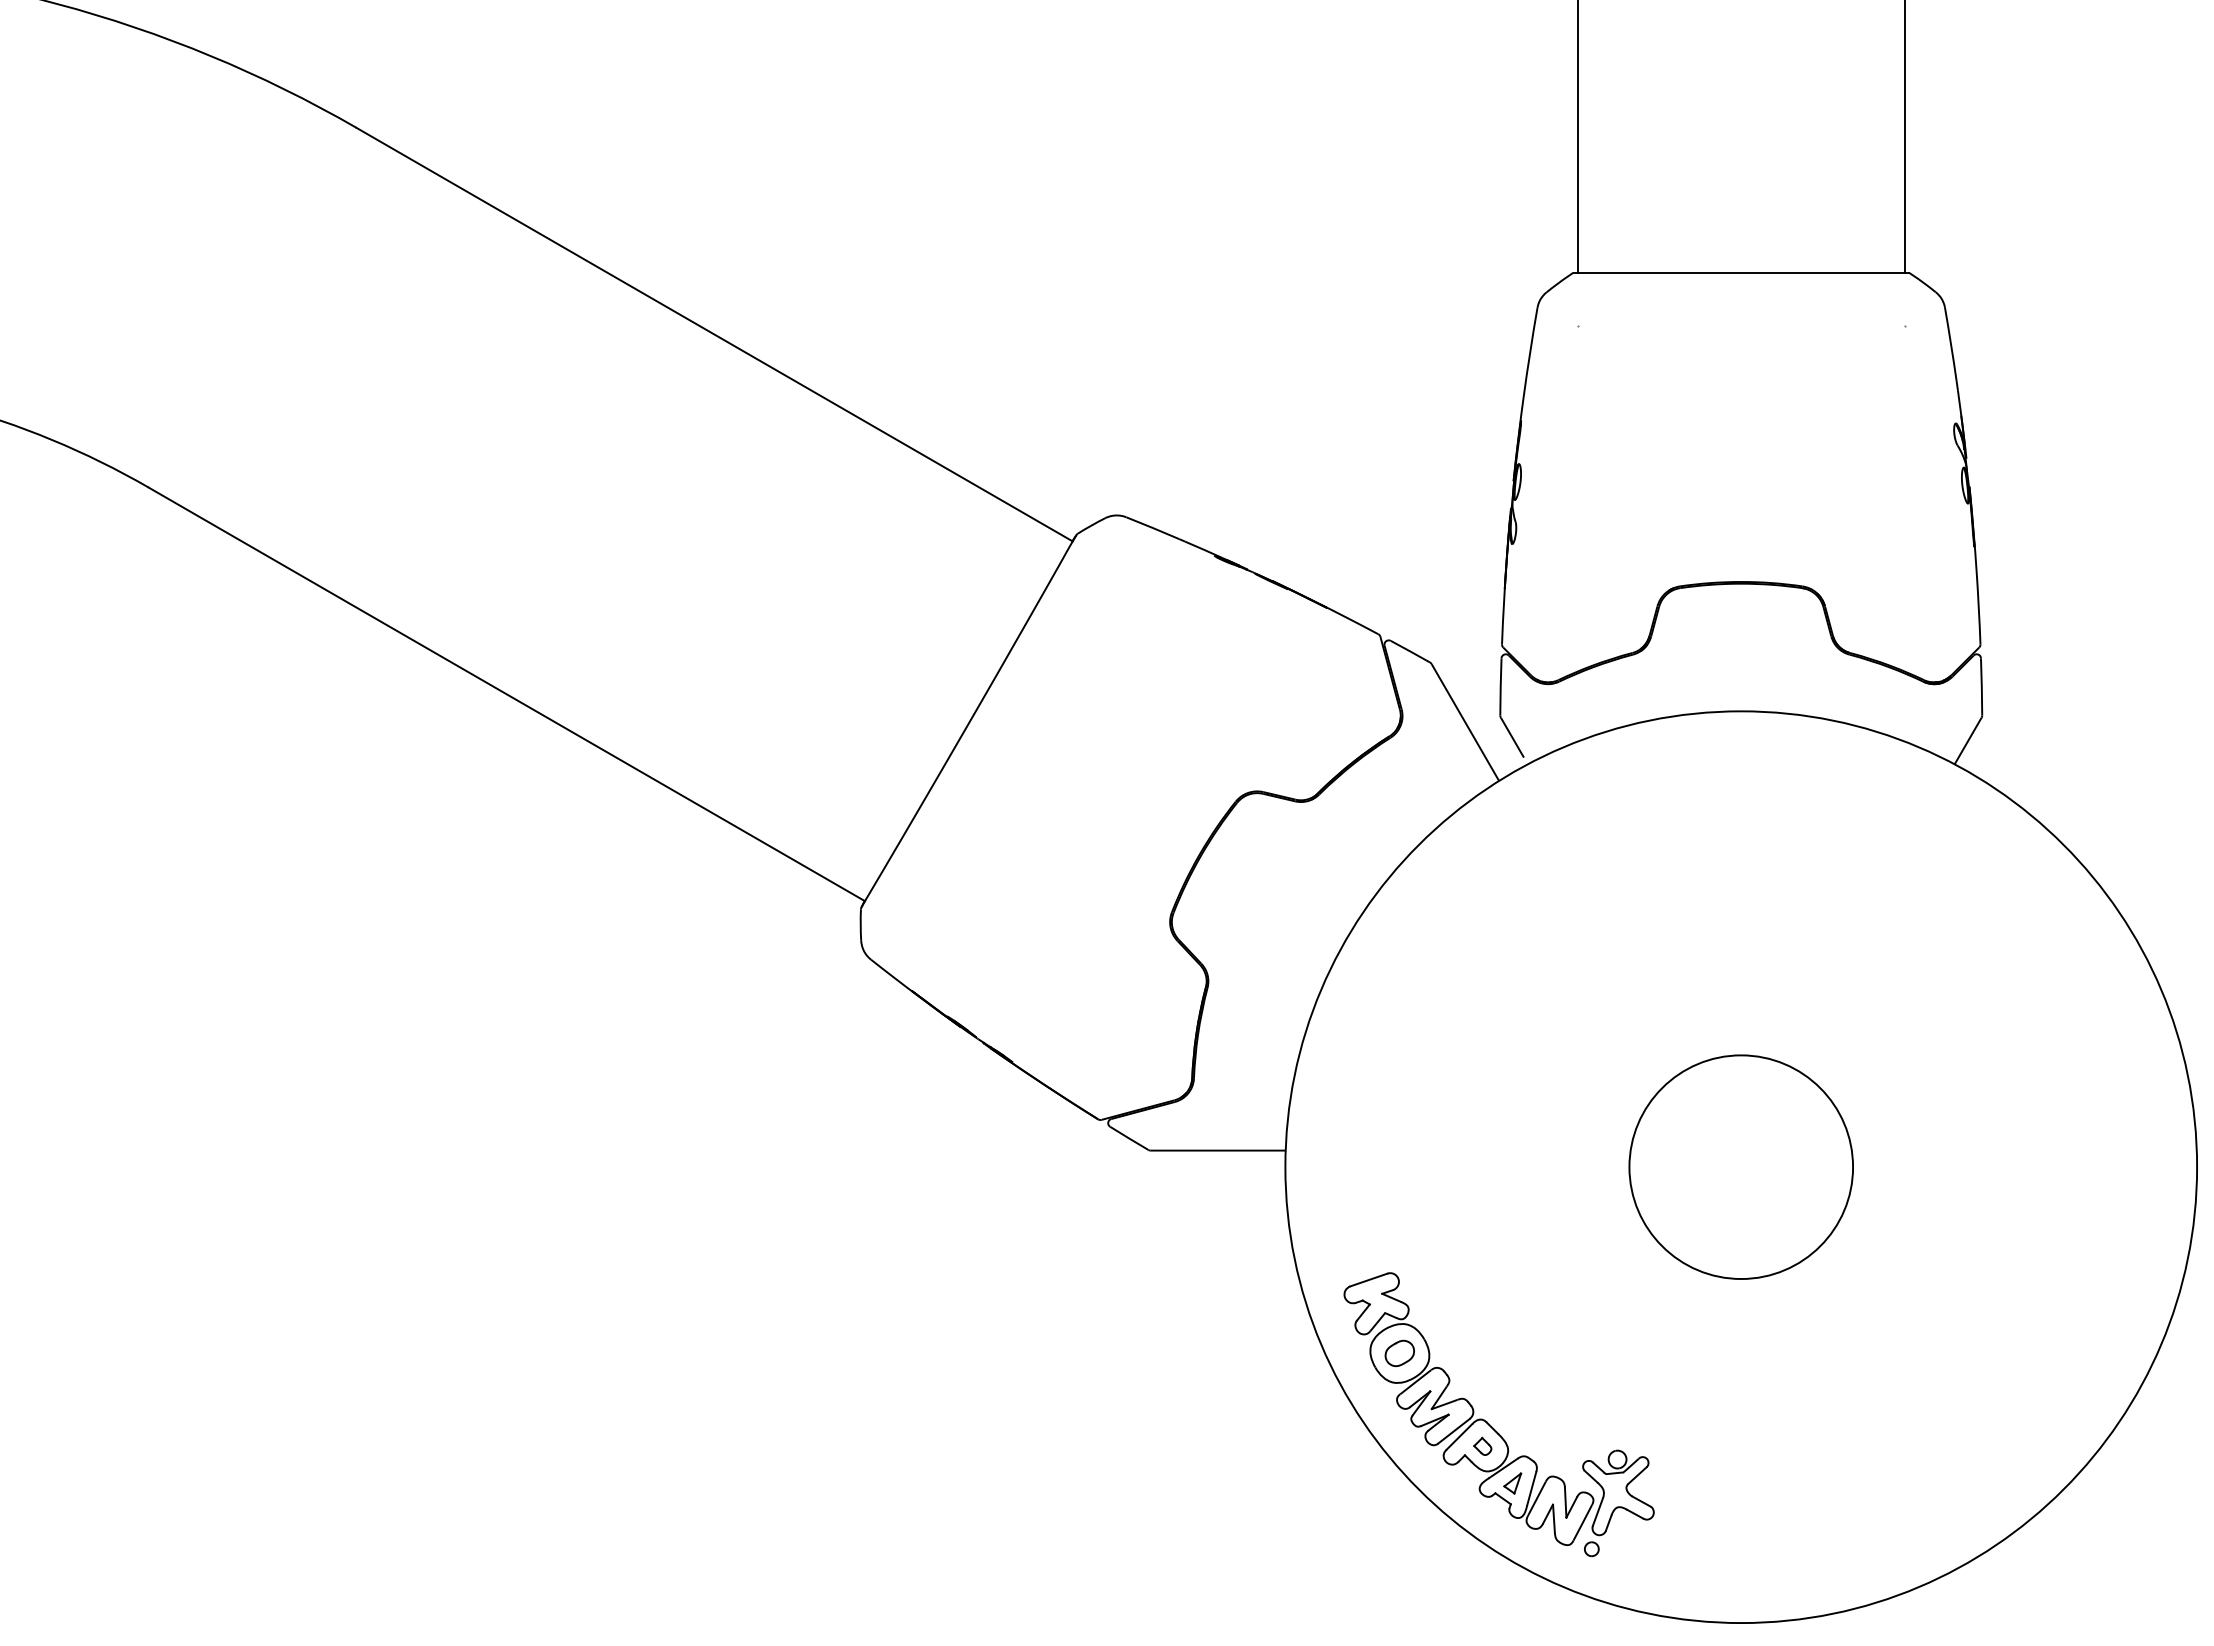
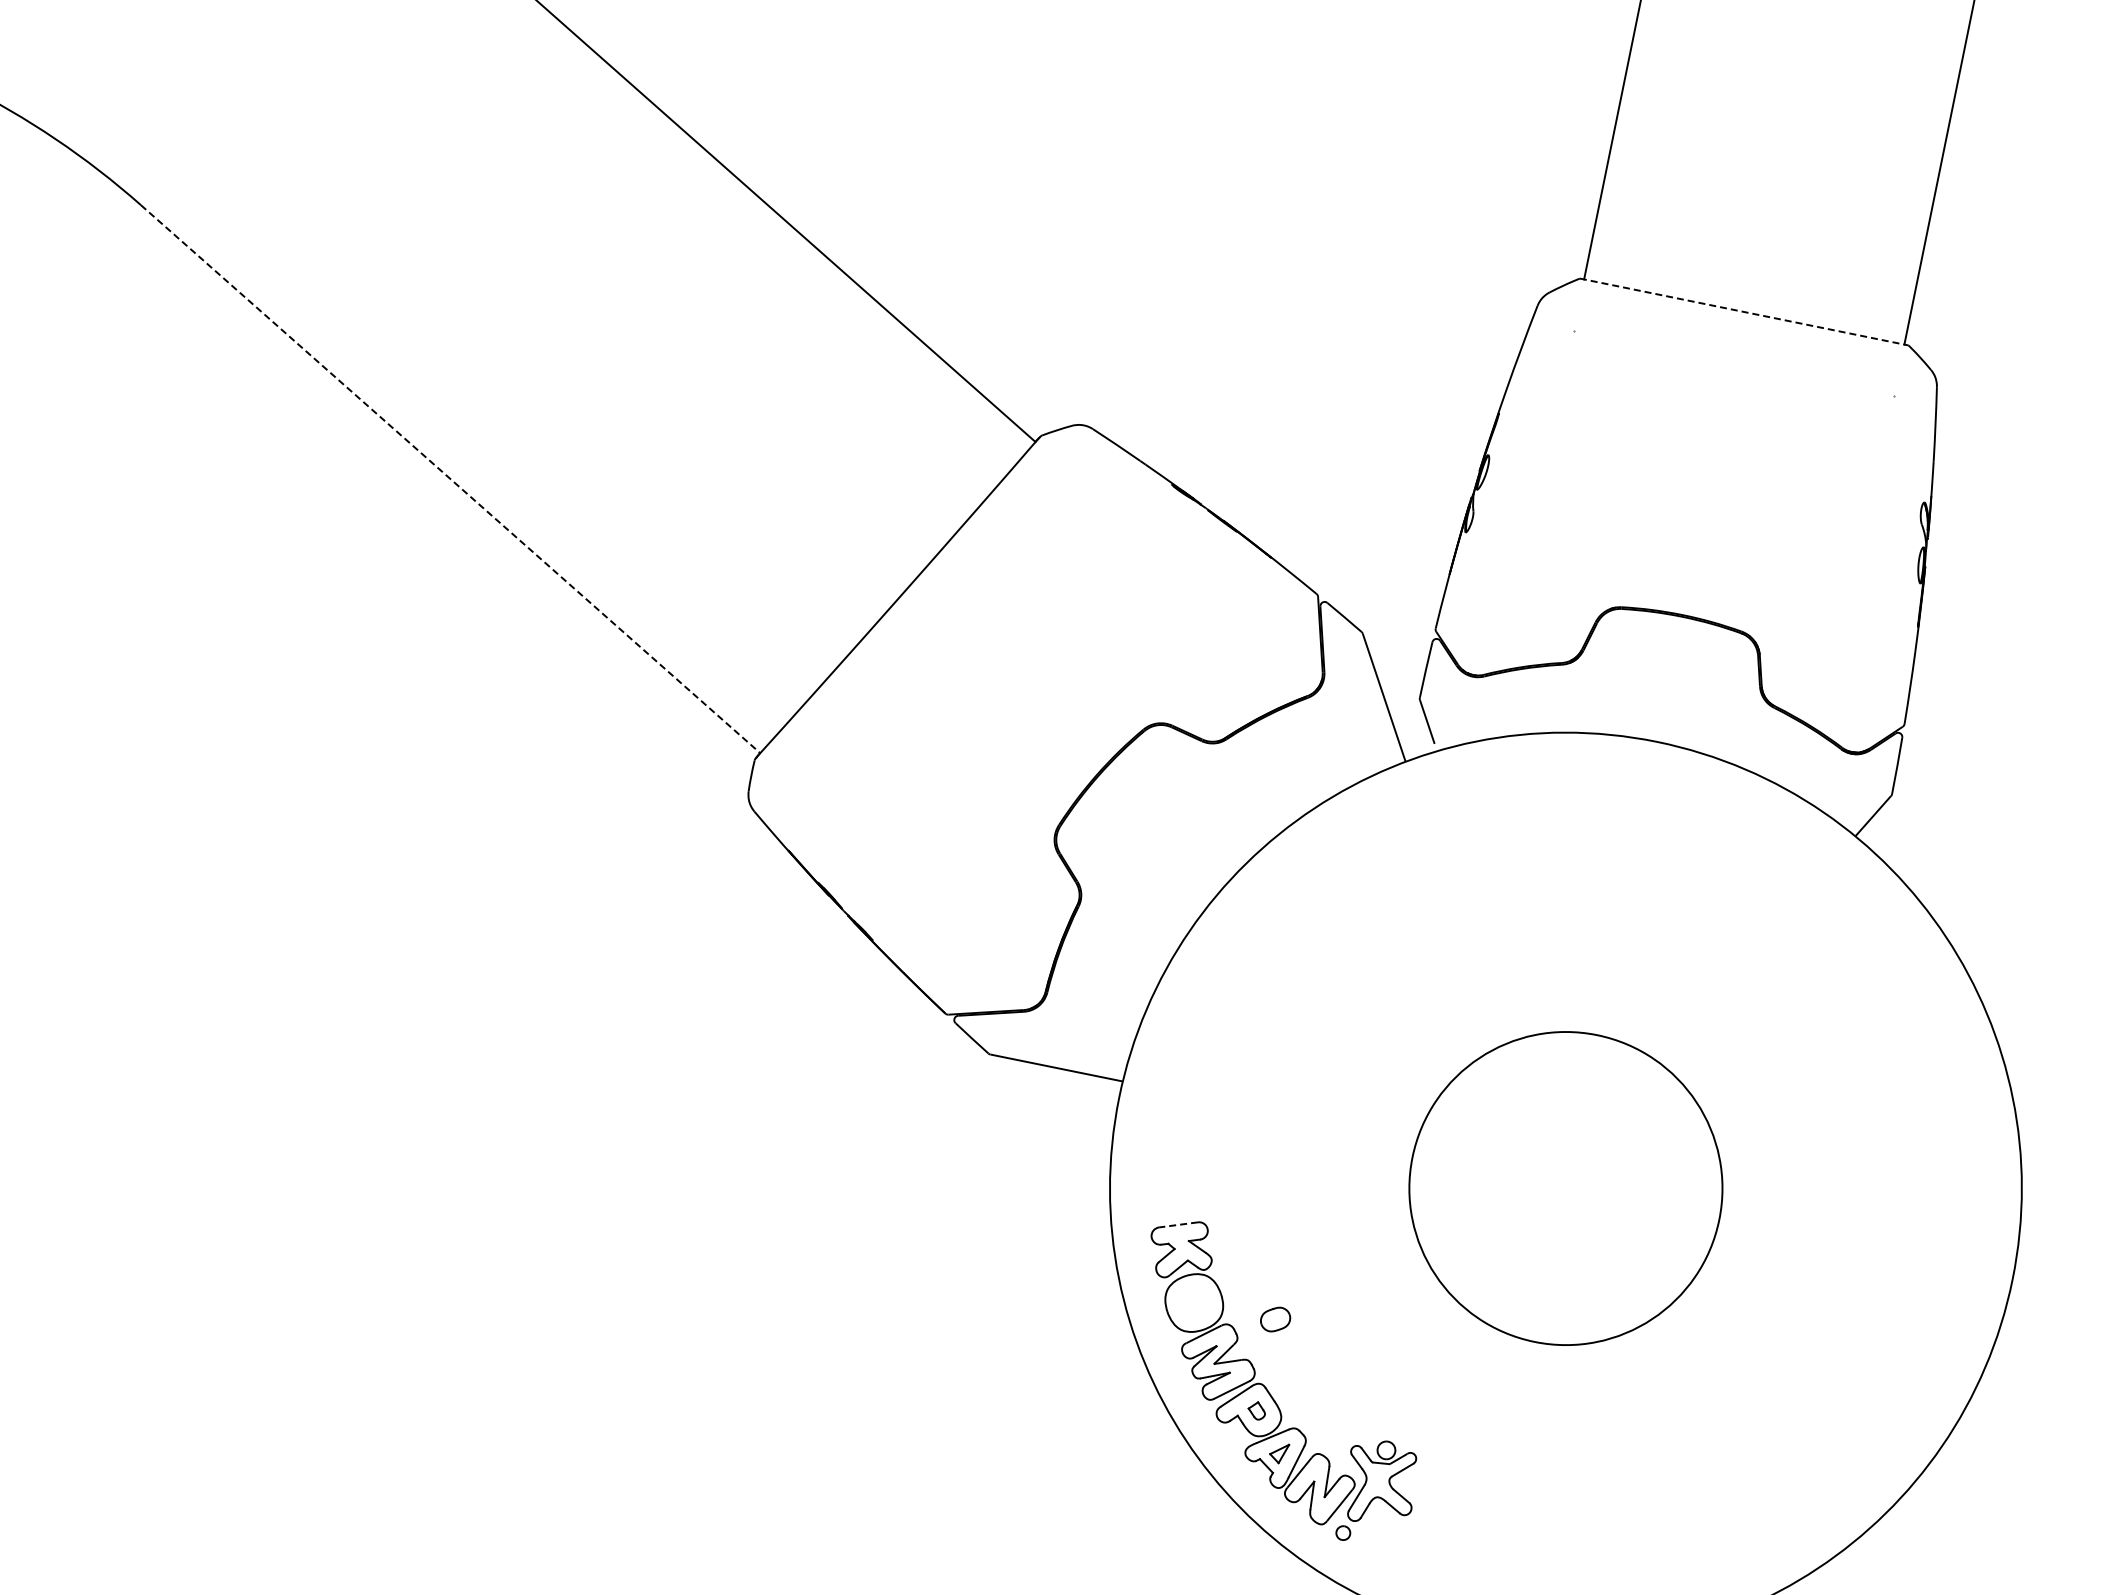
line: (1741, 272) -> (1744, 311), solid -> dashed
line: (506, 694) -> (450, 479), solid -> dashed
circle: (1741, 1167) -> (1566, 1188), size x1.4
line: (1368, 1280) -> (1178, 1225), solid -> dashed
part: (1399, 1353) -> (1275, 1319), moved

